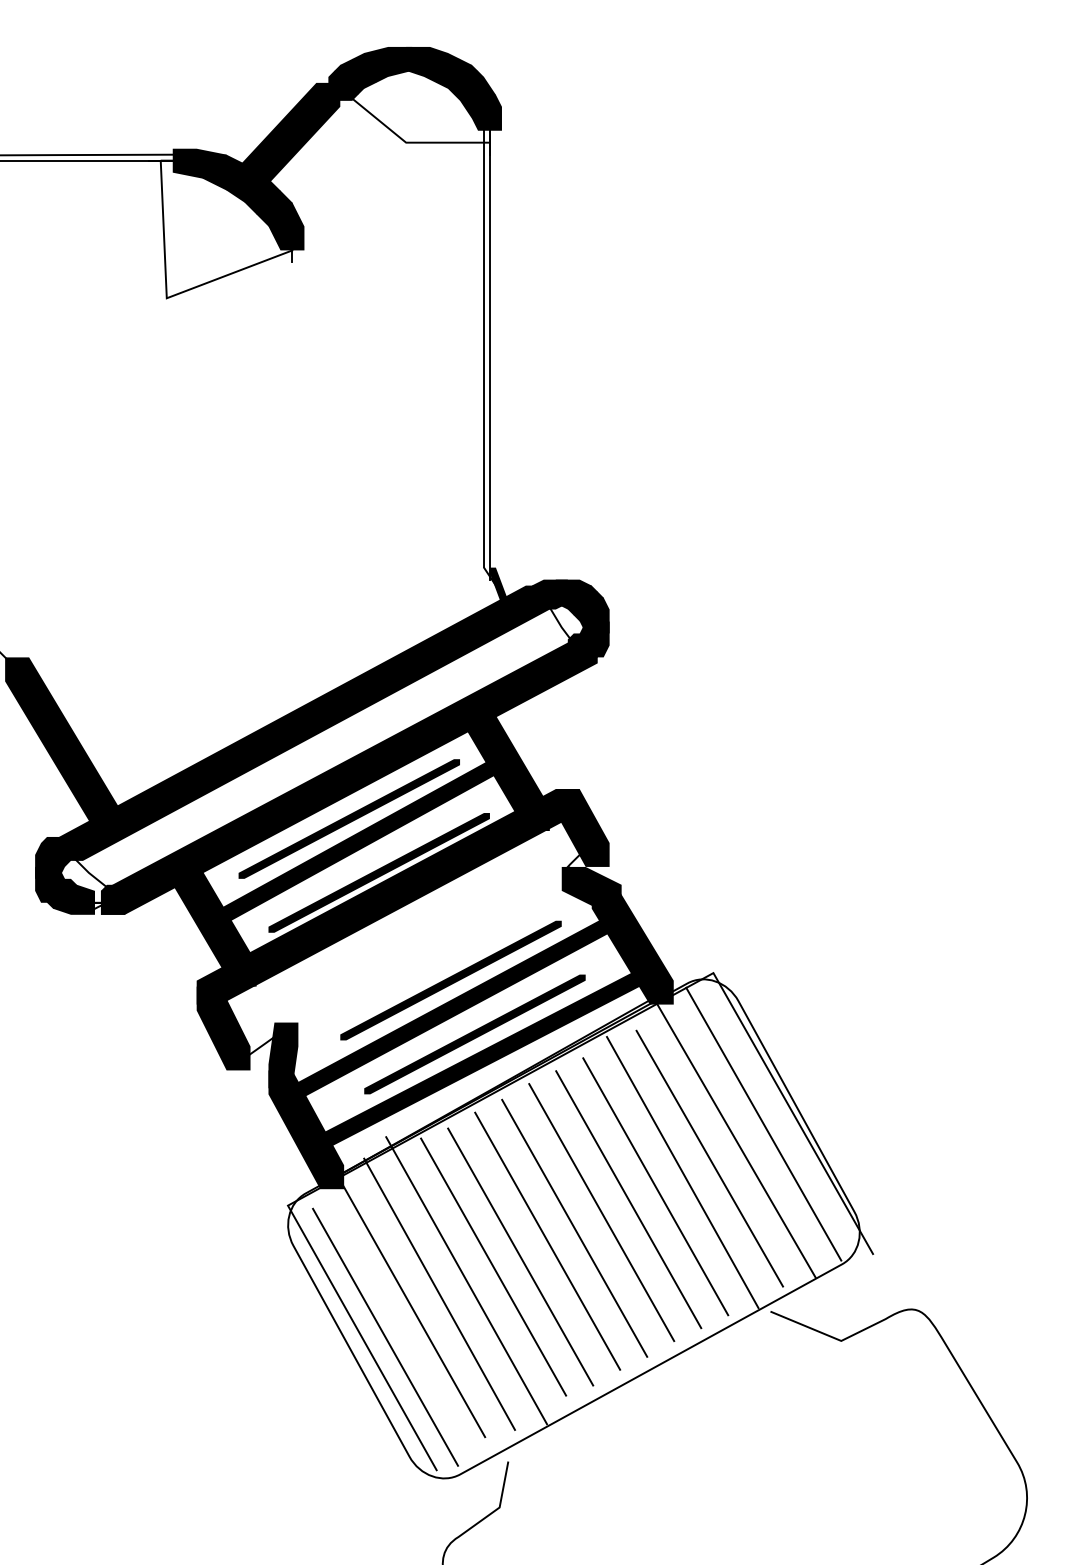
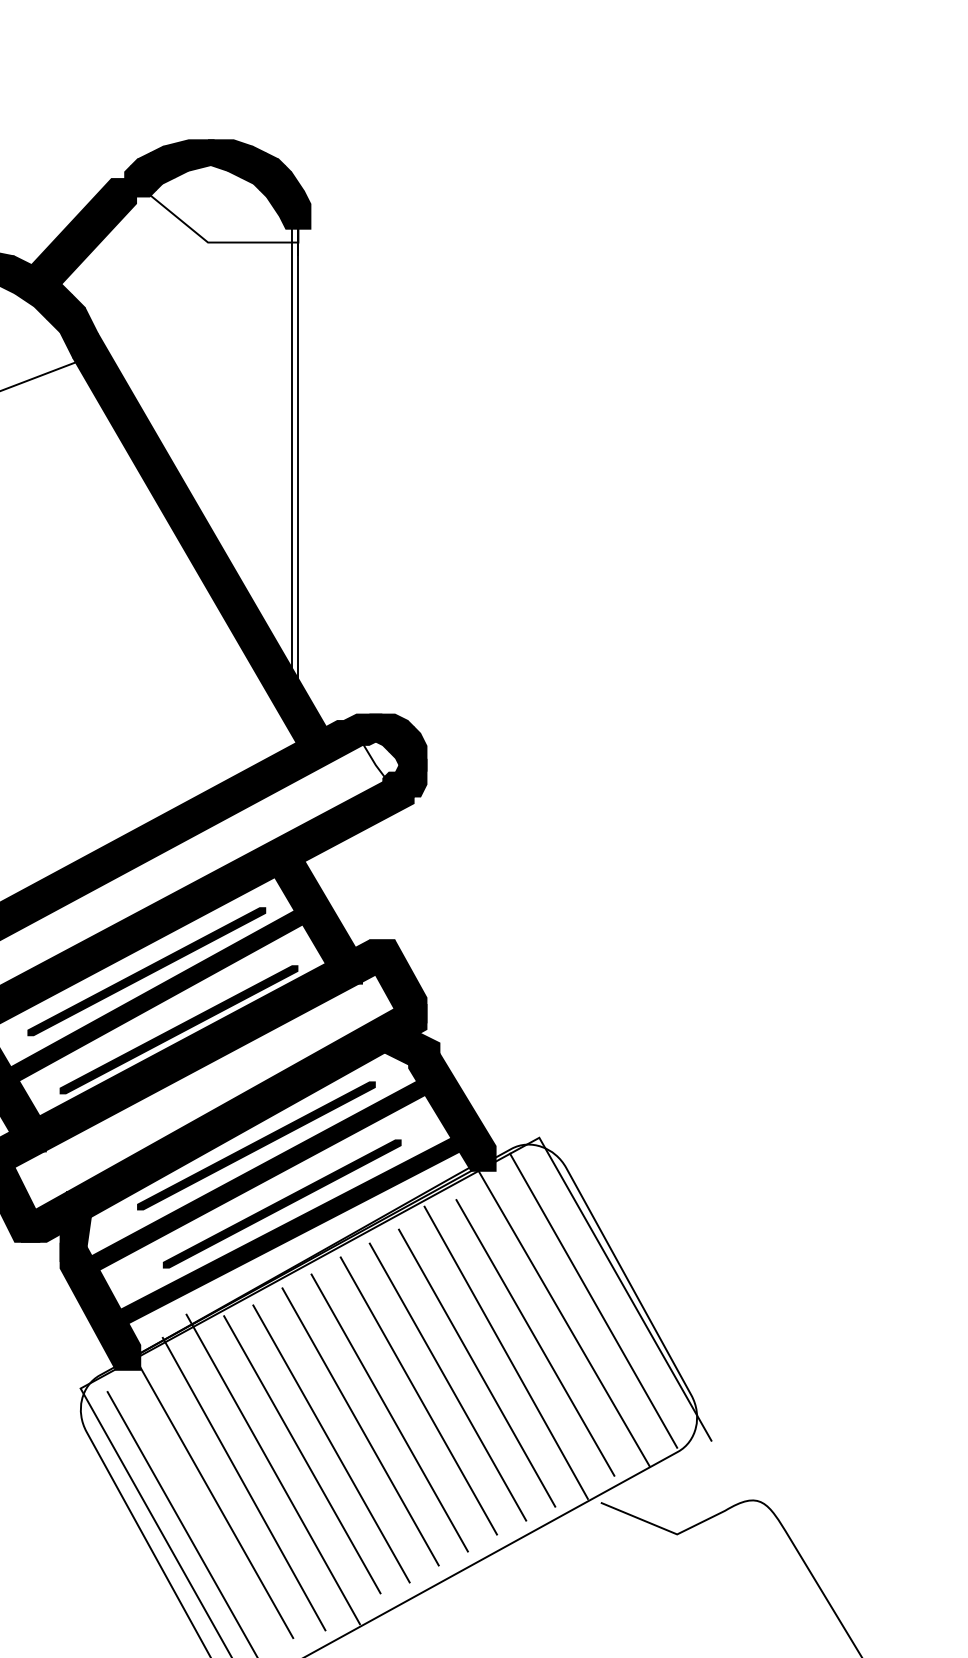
fill: (399, 423) -> (200, 545), added
fill: (420, 959) -> (223, 1123), added

